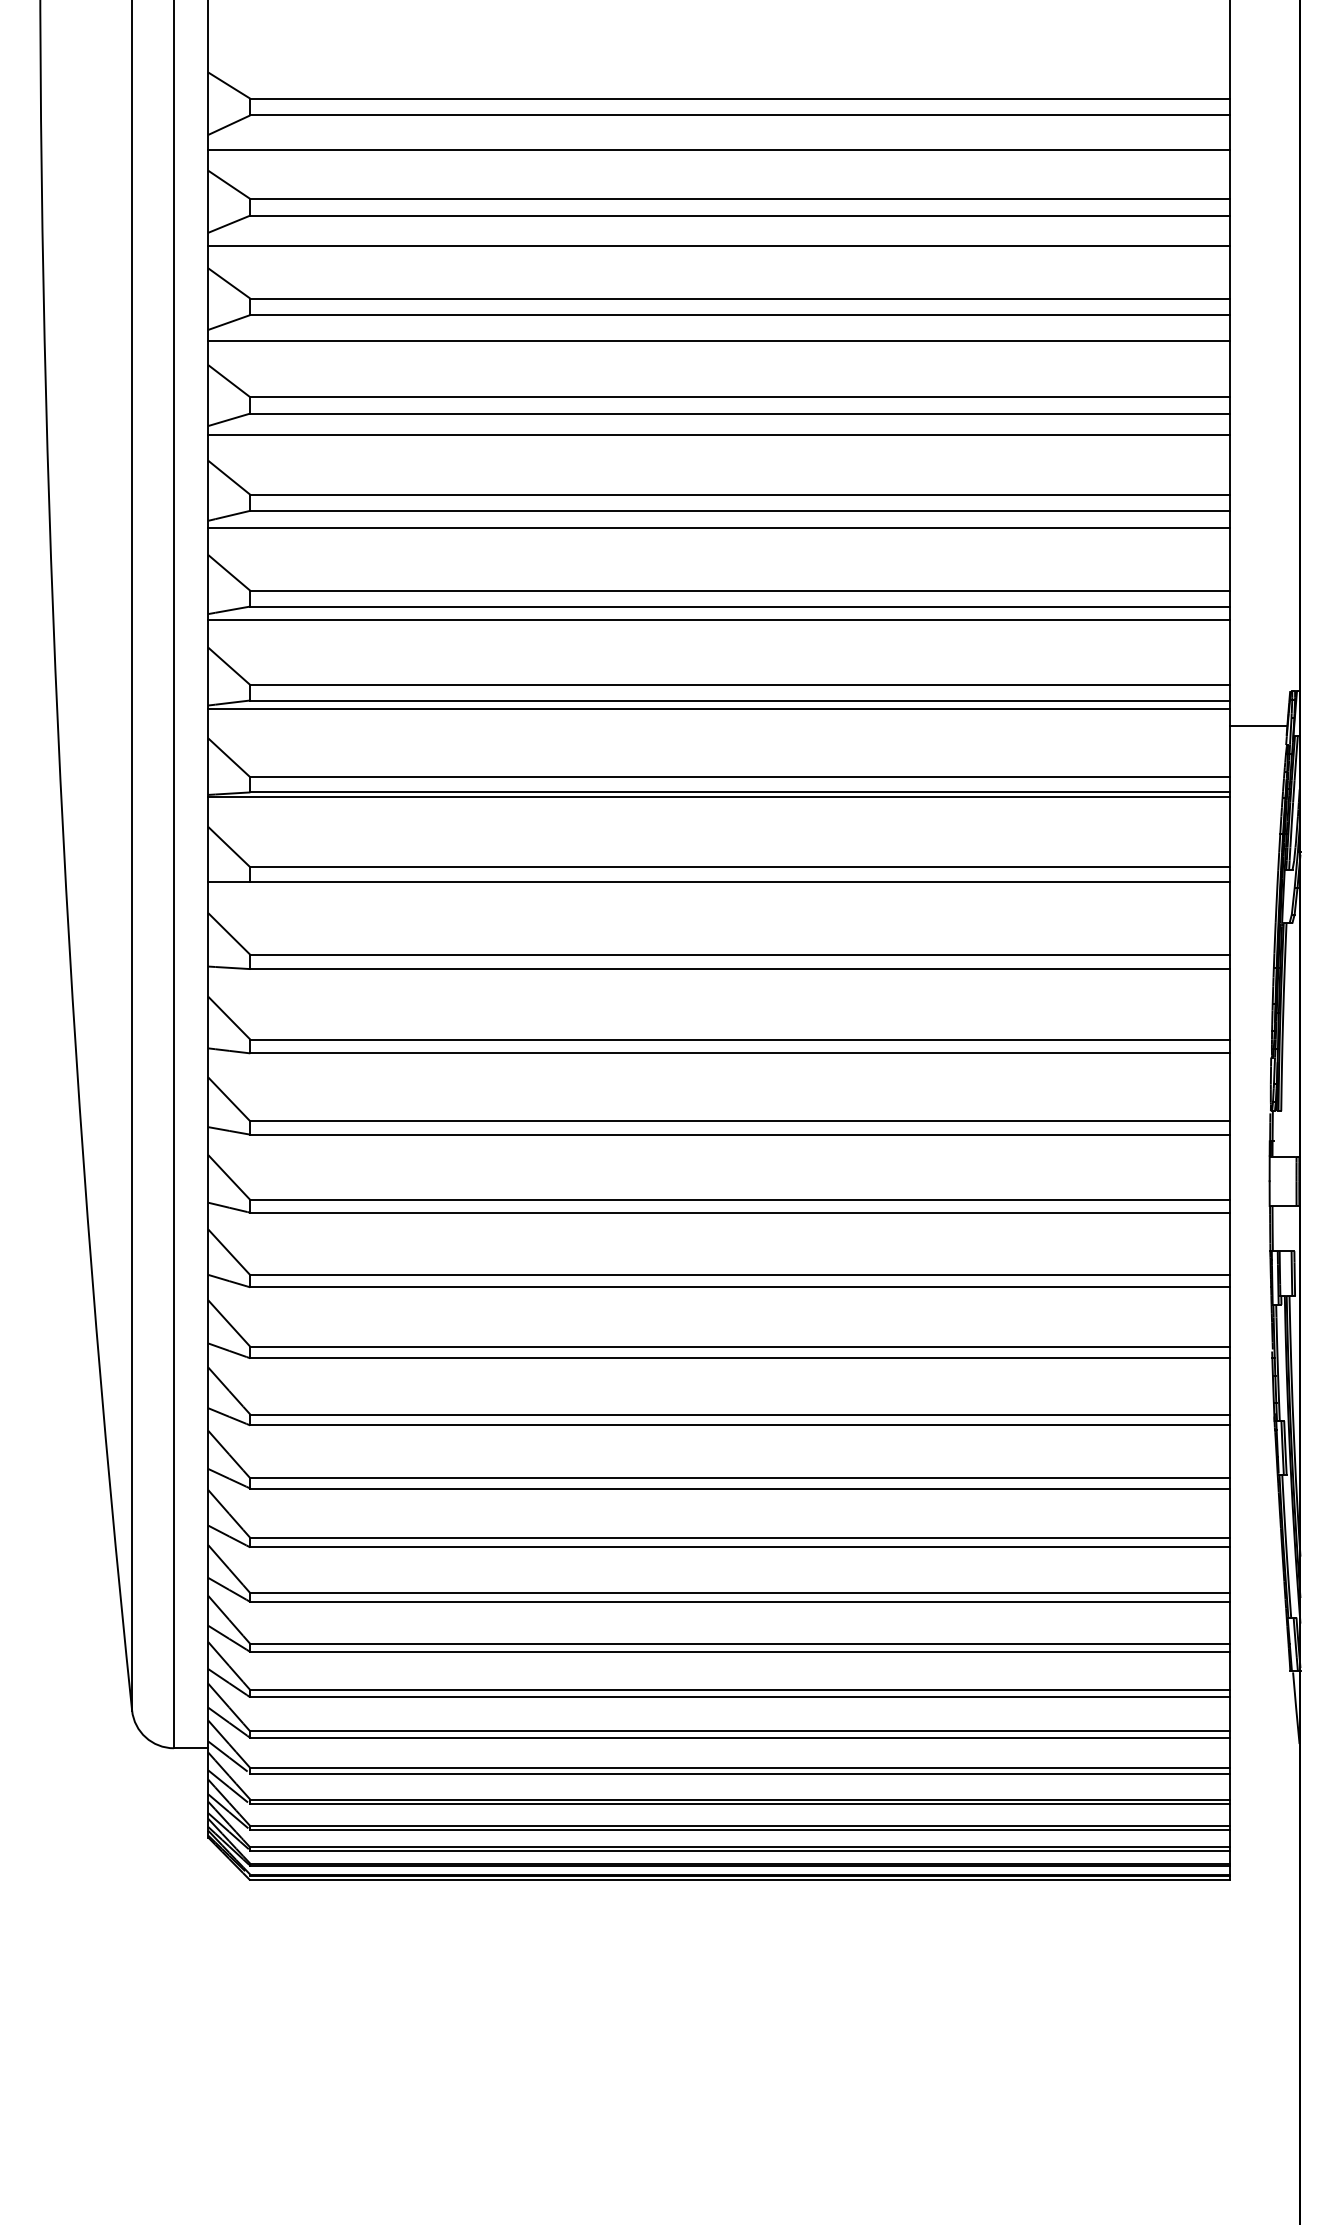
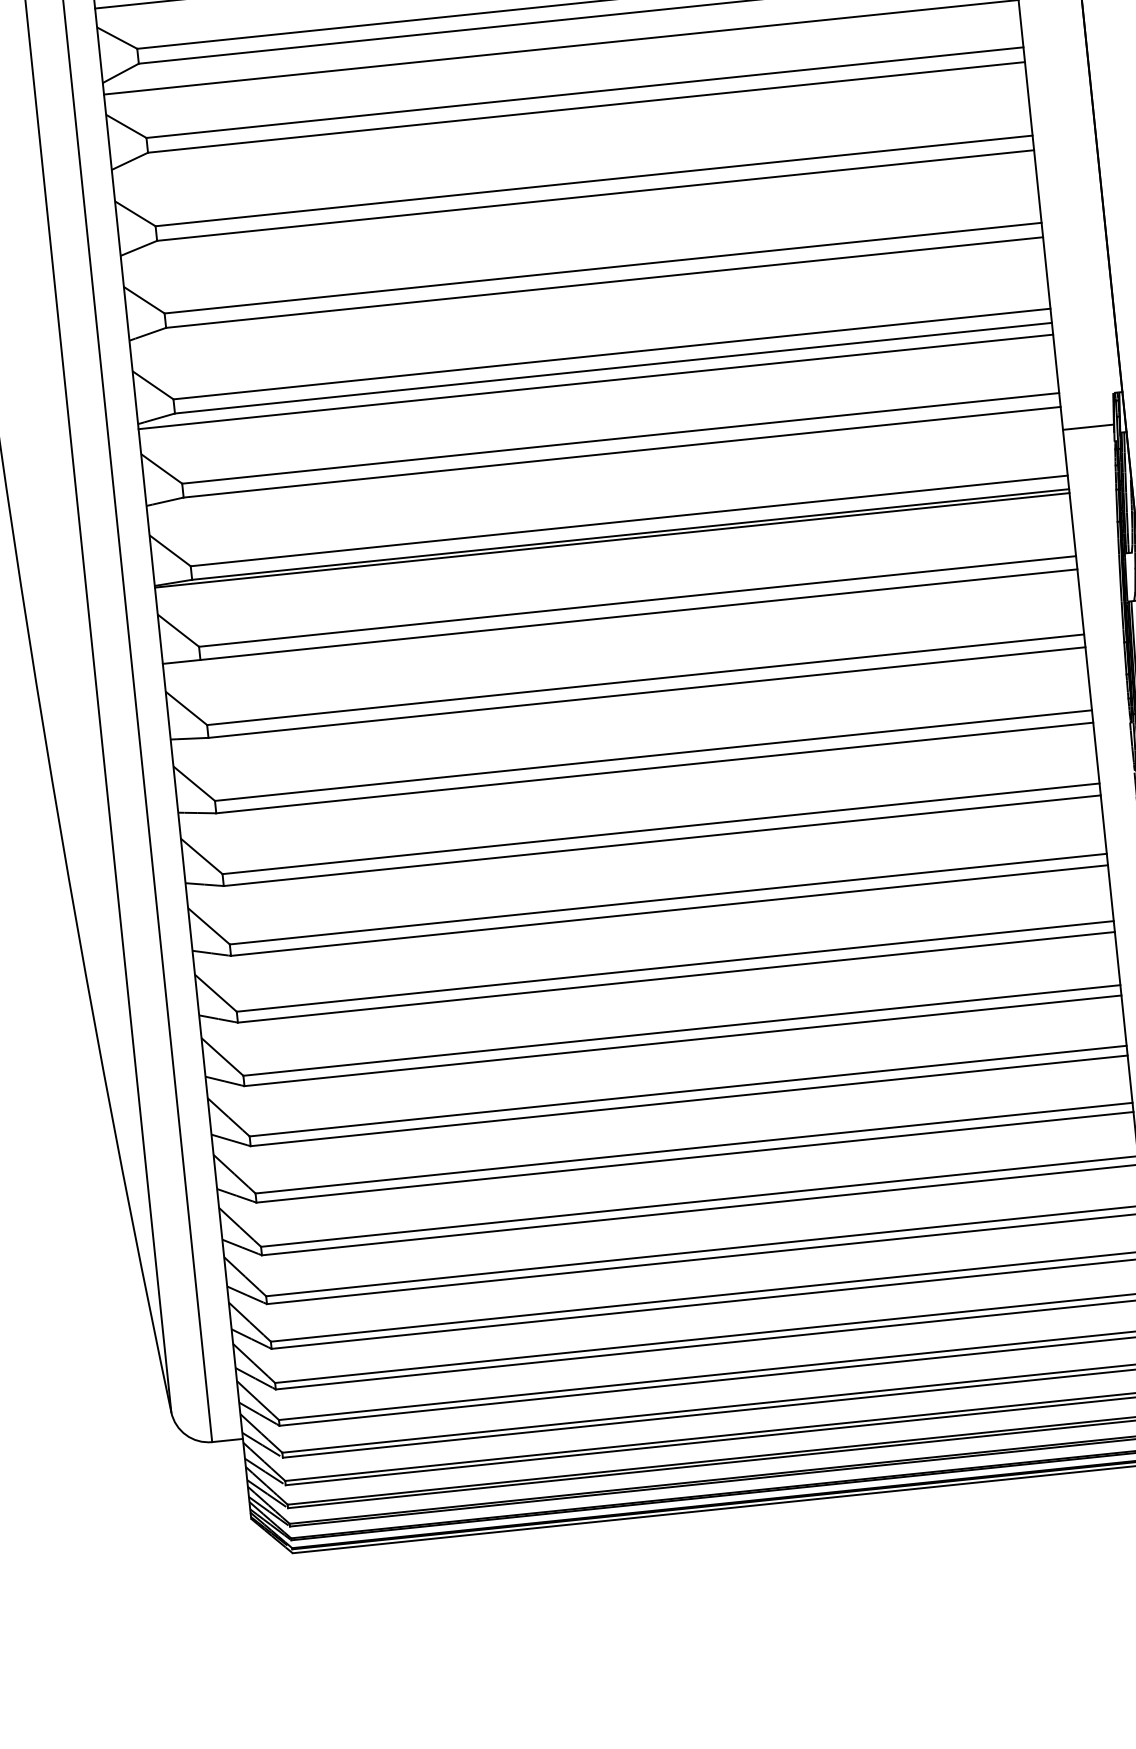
line: (719, 341) -> (570, 132), removed
line: (719, 435) -> (578, 217), removed
line: (719, 528) -> (587, 300), removed
line: (719, 709) -> (604, 462), removed

